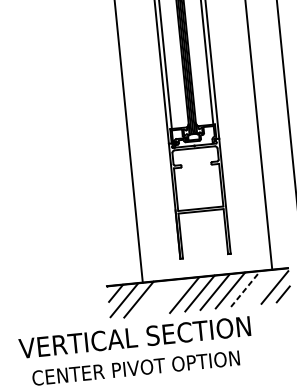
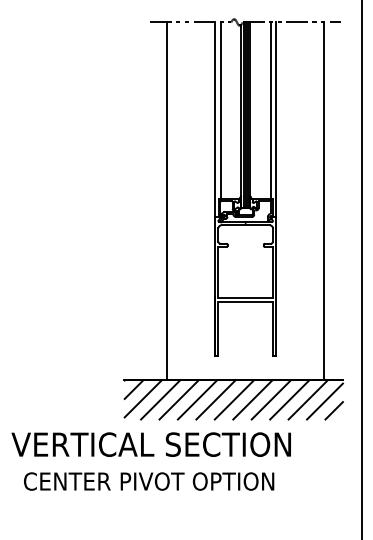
line: (260, 287) -> (307, 399), added
line: (245, 288) -> (289, 399), dashed -> solid
line: (169, 296) -> (197, 399), added
line: (153, 297) -> (178, 399), added

